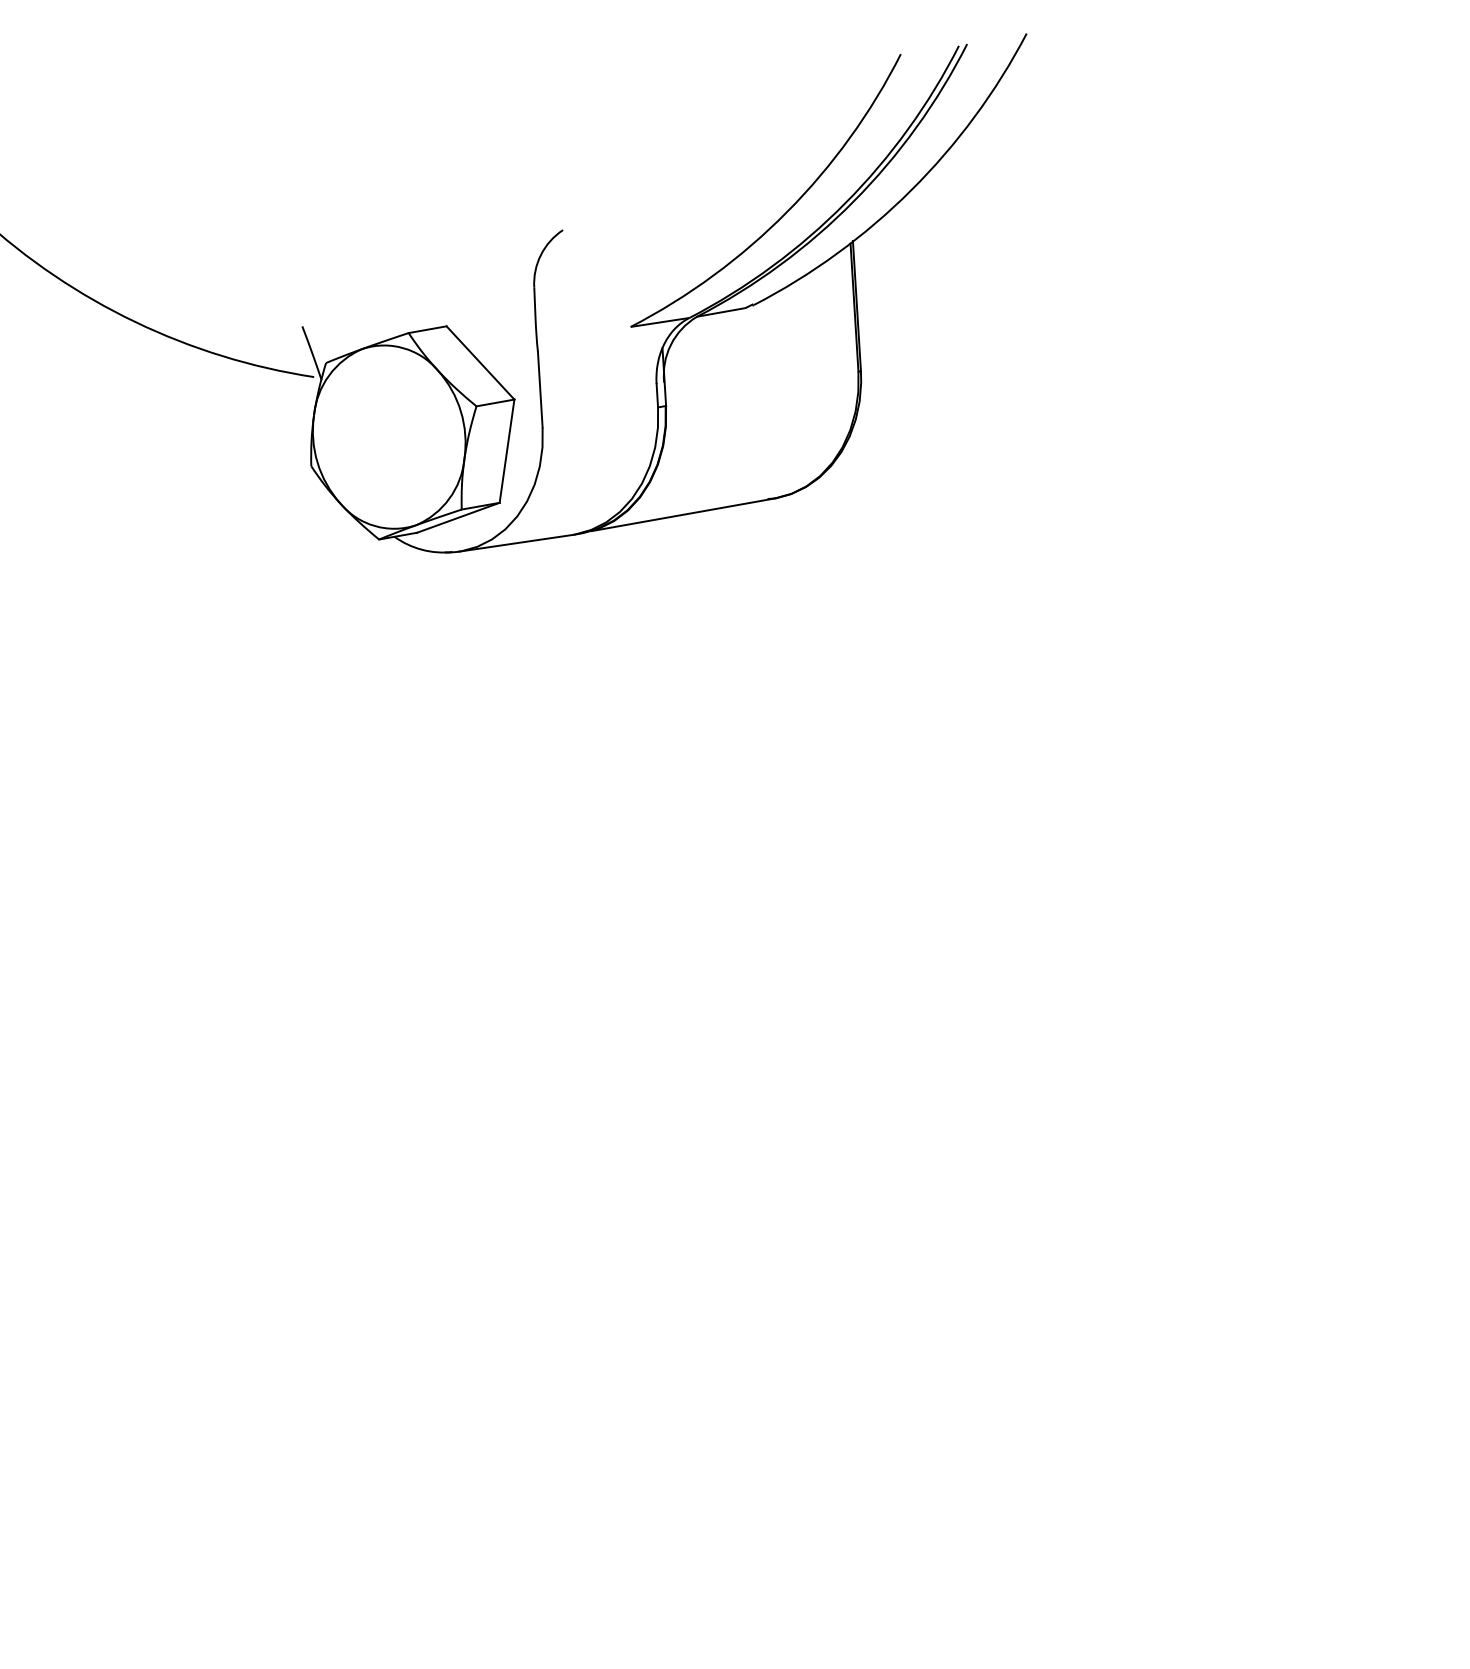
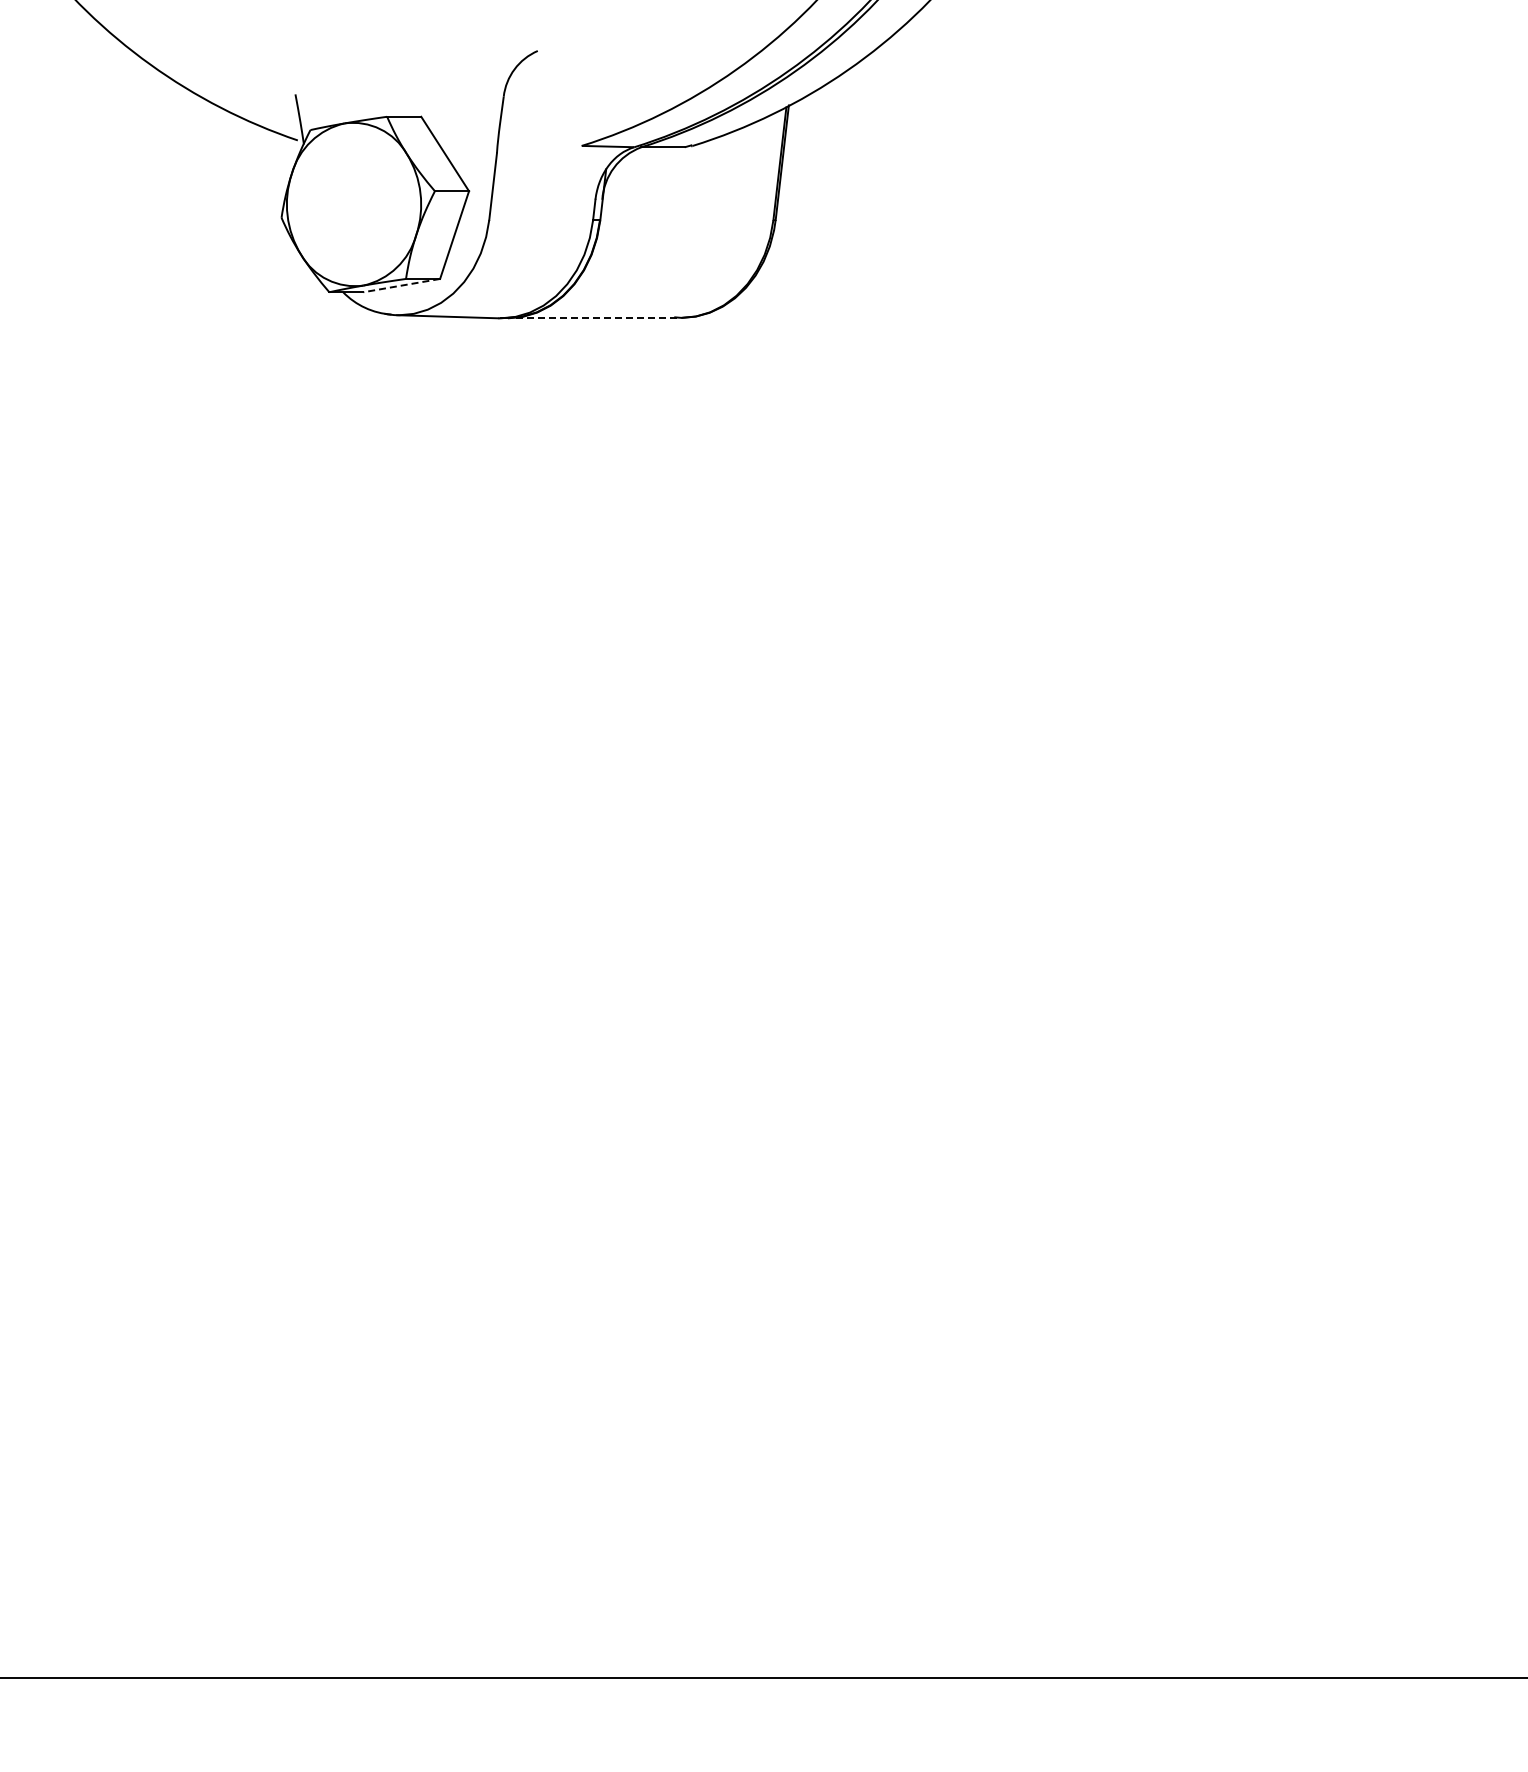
line: (683, 514) -> (598, 317), solid -> dashed
line: (458, 517) -> (401, 285), solid -> dashed

